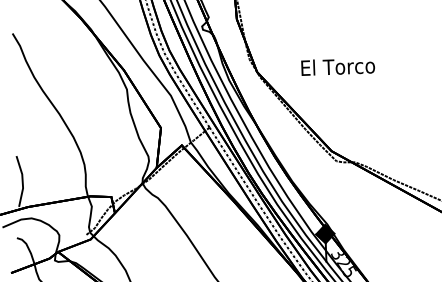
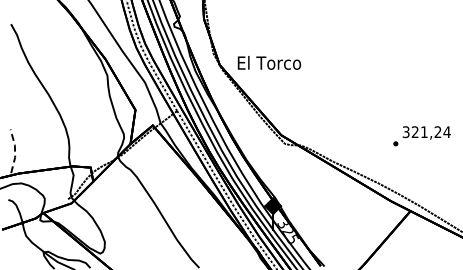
text: (338, 66) -> (269, 62), moved
line: (23, 181) -> (15, 151), solid -> dashed

